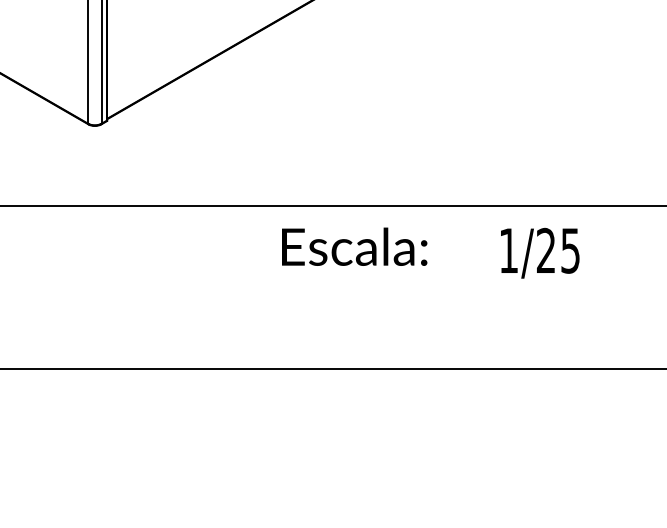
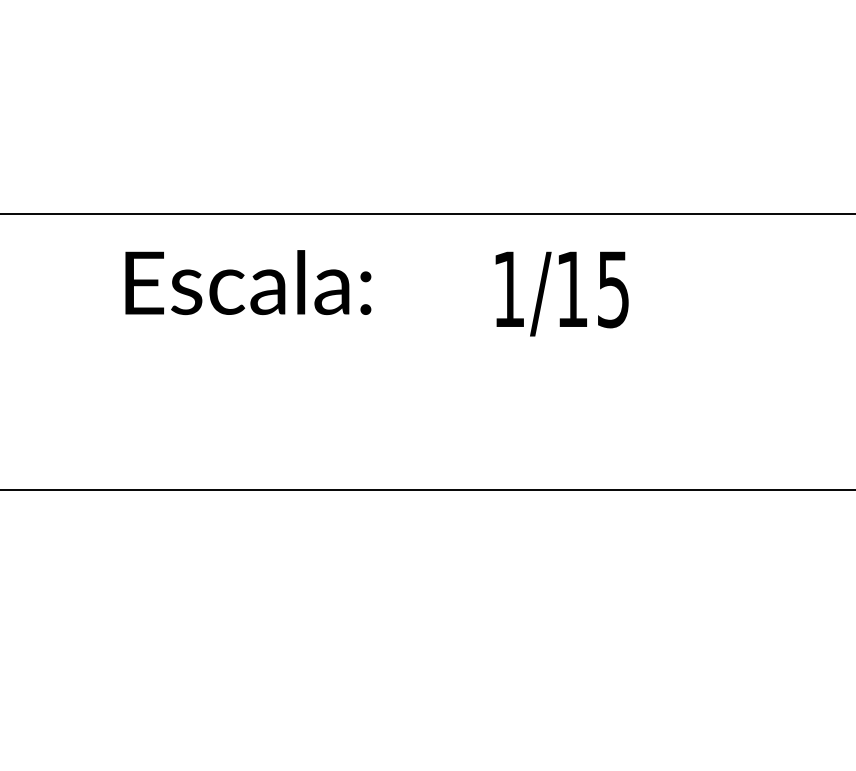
text: (545, 249) -> (571, 287), 1/25 -> 1/15

